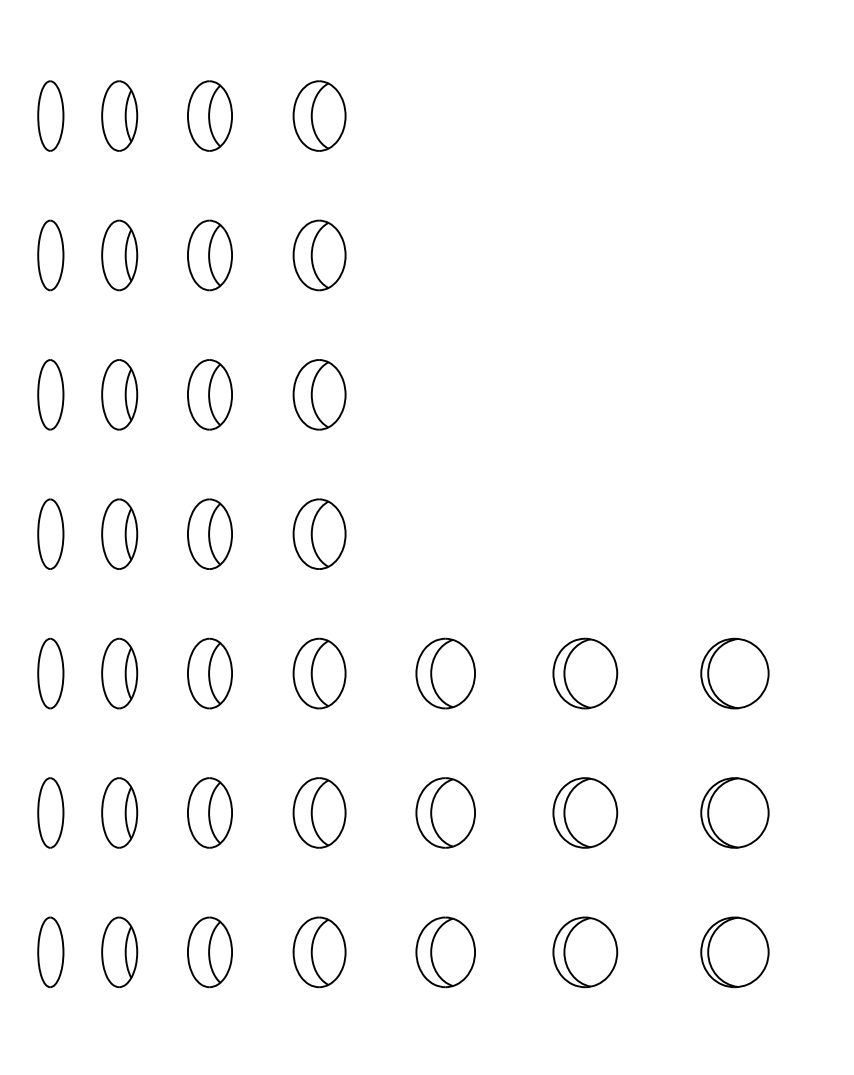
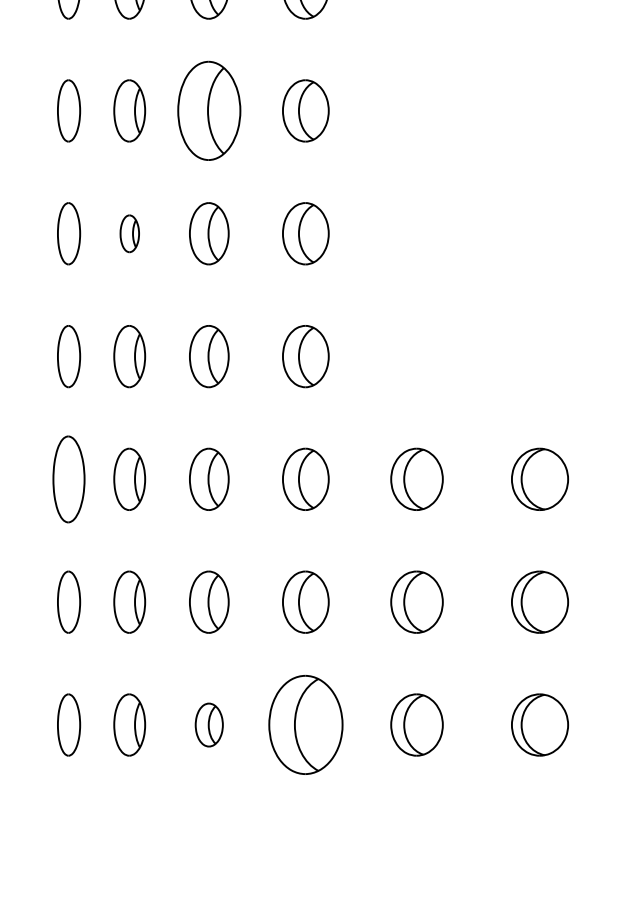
part: (209, 255) -> (208, 110), size x1.6
part: (119, 394) -> (129, 233), size x0.6
part: (50, 673) -> (68, 479), size x1.4
part: (209, 952) -> (208, 725), size x0.7
part: (319, 952) -> (305, 725), size x1.6

